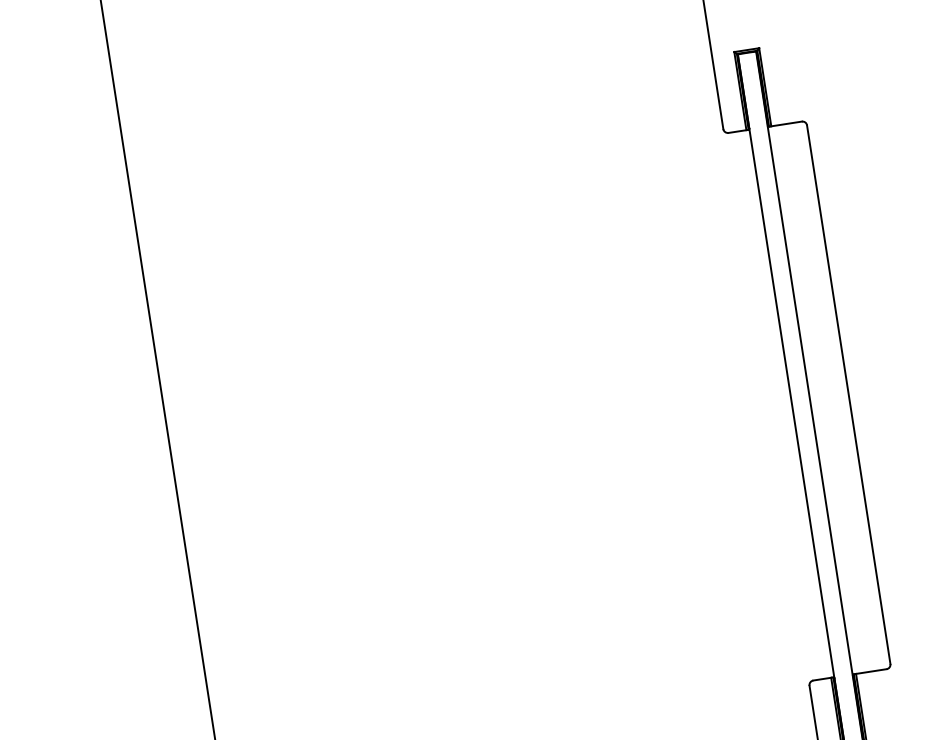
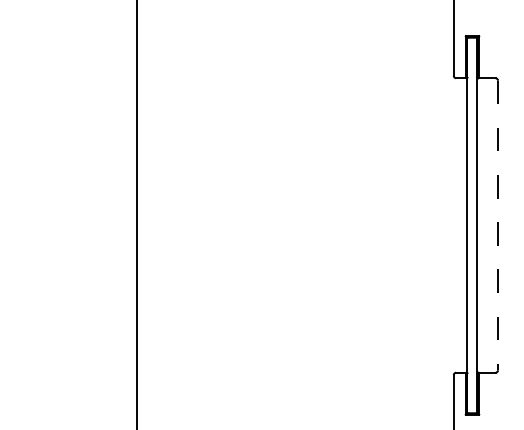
line: (849, 394) -> (498, 225), solid -> dashed

